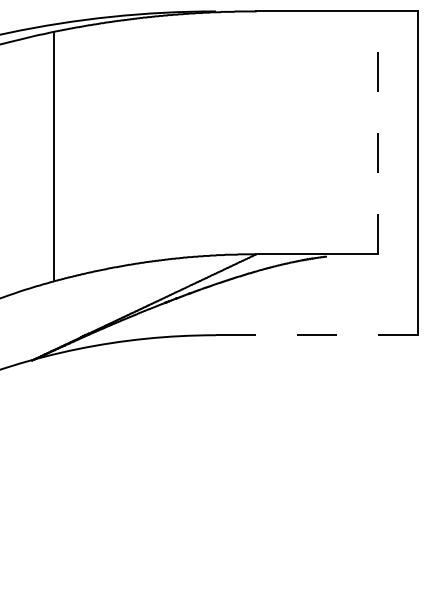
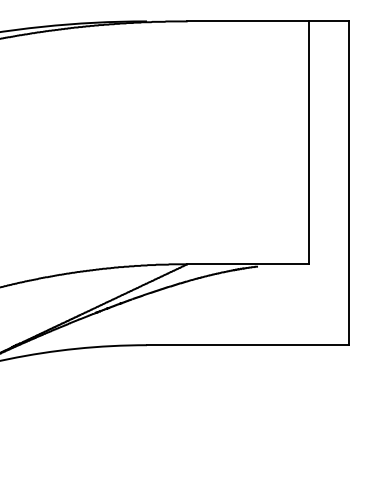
line: (377, 132) -> (308, 142), dashed -> solid
line: (317, 335) -> (248, 345), dashed -> solid

